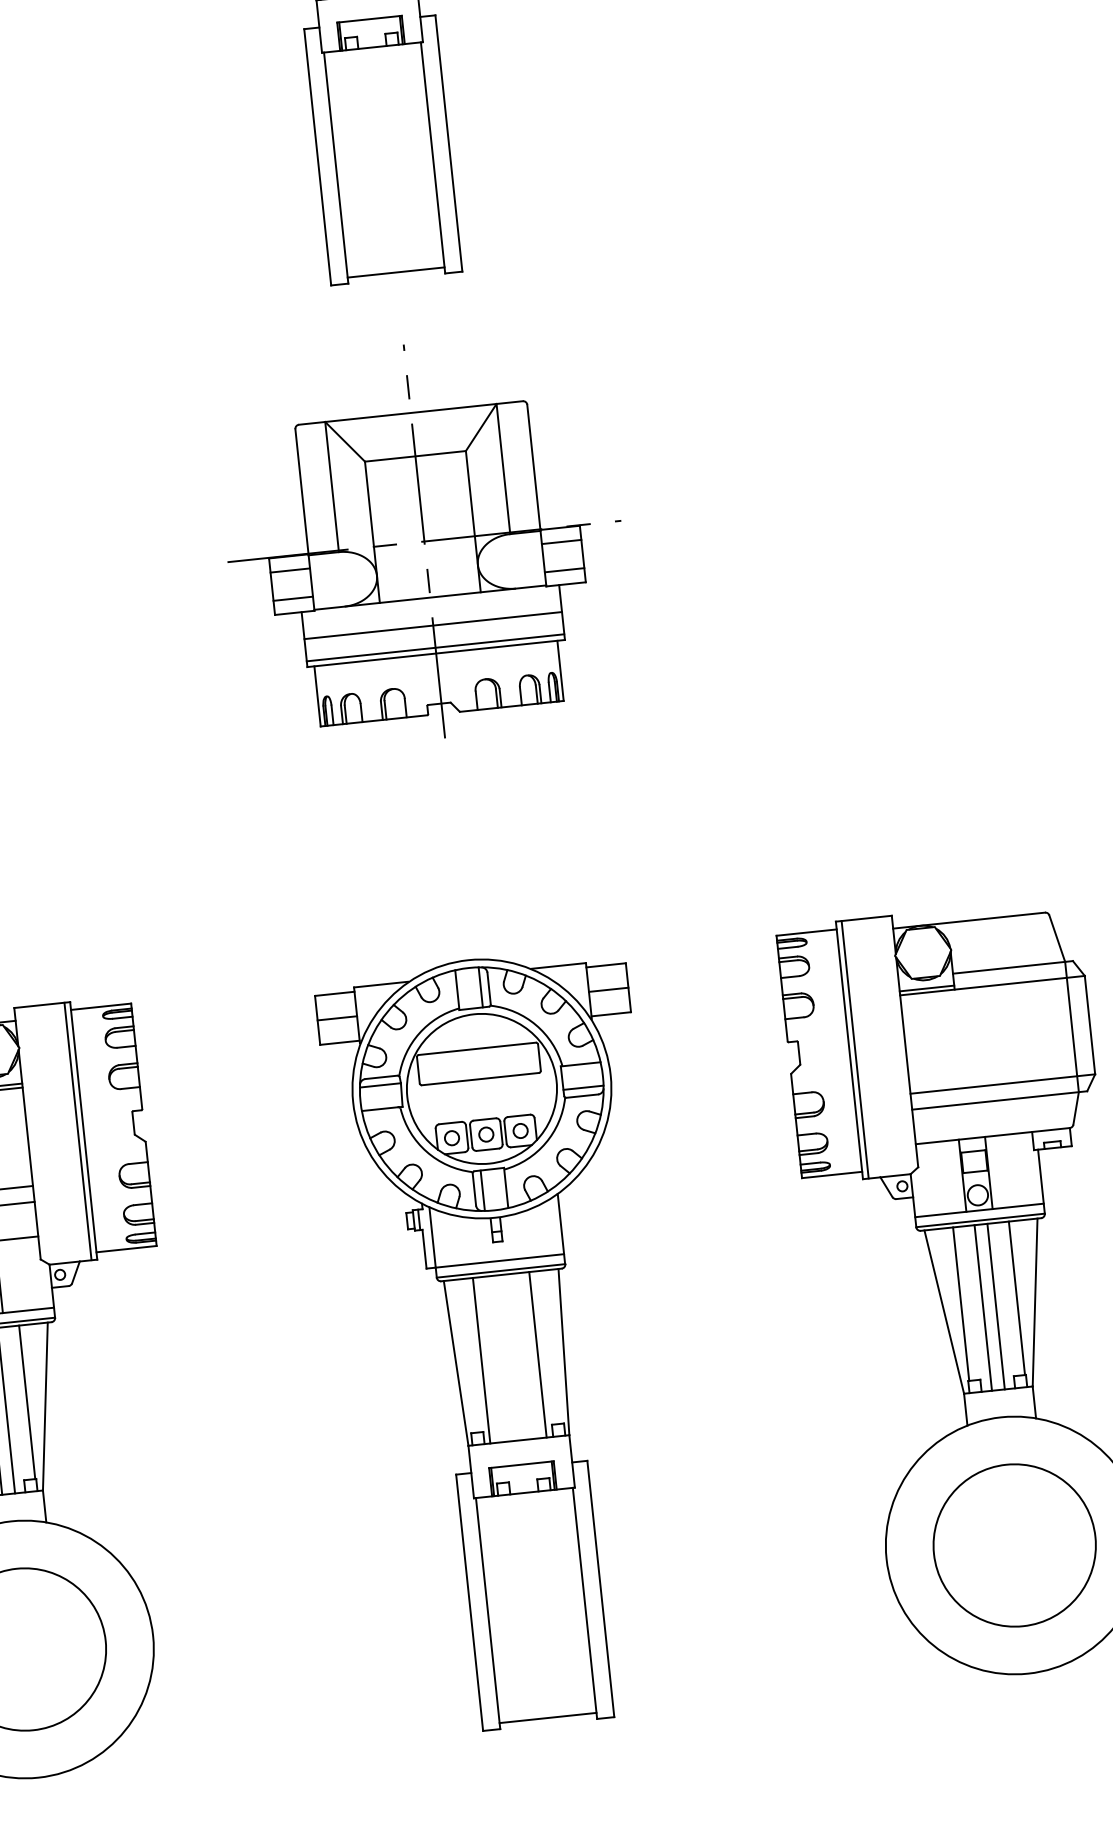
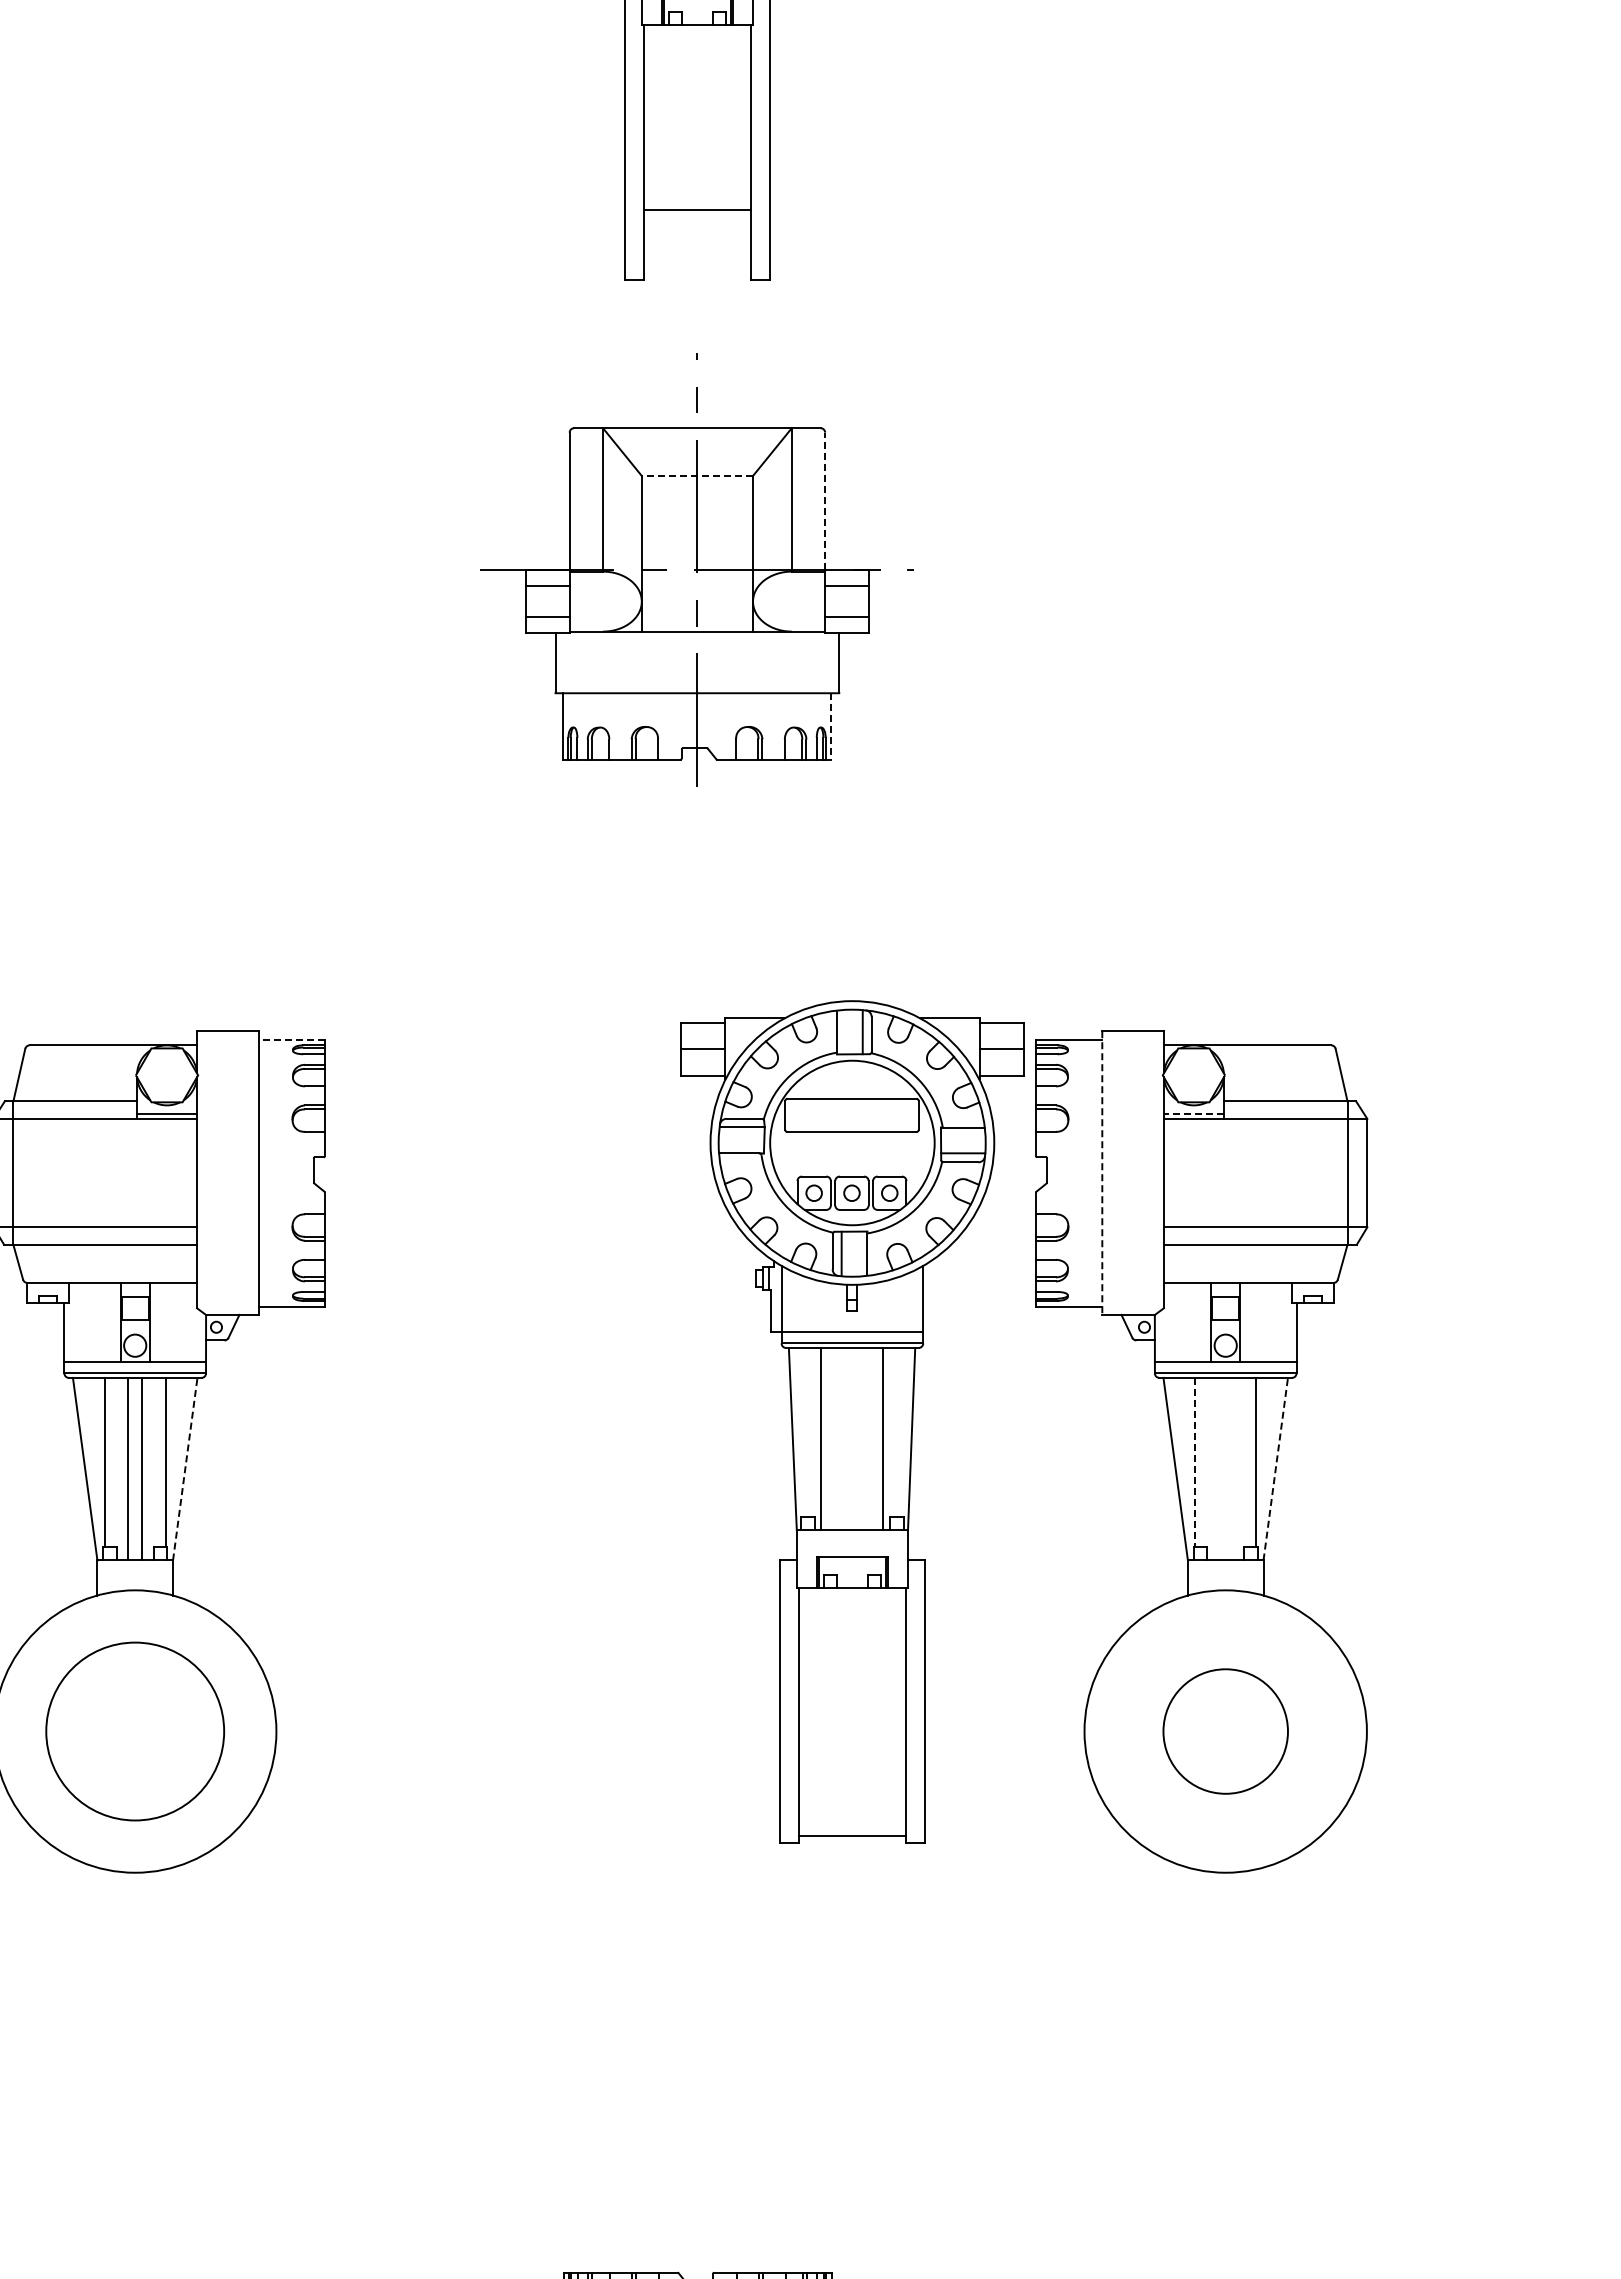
line: (396, 272) -> (697, 210), moved
line: (415, 456) -> (697, 476), solid -> dashed
line: (534, 467) -> (825, 501), solid -> dashed
line: (433, 625) -> (697, 662), removed
line: (435, 647) -> (697, 686), removed
line: (560, 671) -> (830, 726), solid -> dashed
line: (926, 988) -> (1193, 1114), solid -> dashed
line: (100, 1006) -> (291, 1039), solid -> dashed
line: (855, 1049) -> (1108, 1172), removed
line: (849, 1050) -> (1102, 1173), solid -> dashed
line: (78, 1130) -> (252, 1172), removed
line: (1034, 1302) -> (1275, 1468), solid -> dashed
line: (960, 1304) -> (1194, 1462), solid -> dashed
line: (995, 1306) -> (1232, 1468), removed
line: (983, 1307) -> (1218, 1468), removed
part: (508, 1341) -> (852, 1421), moved
line: (45, 1405) -> (185, 1468), solid -> dashed
circle: (1014, 1545) -> (1225, 1731), size x0.7

